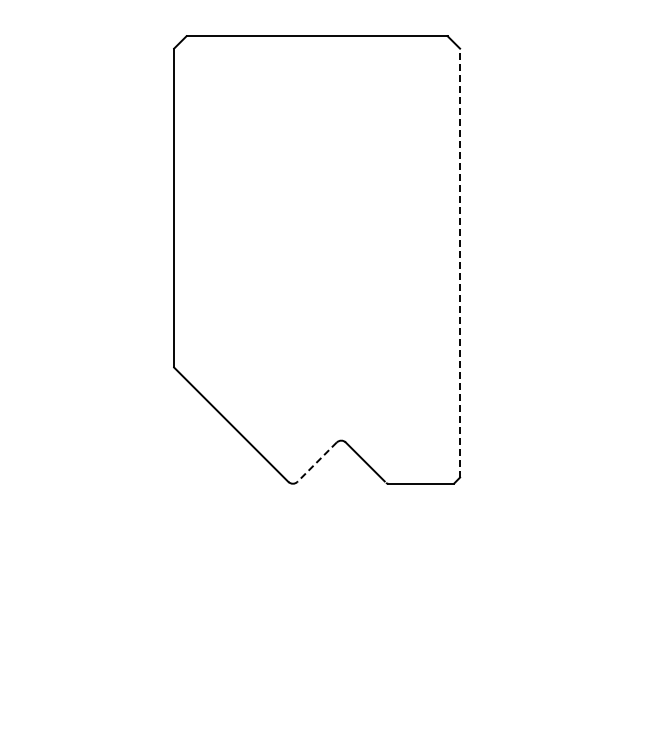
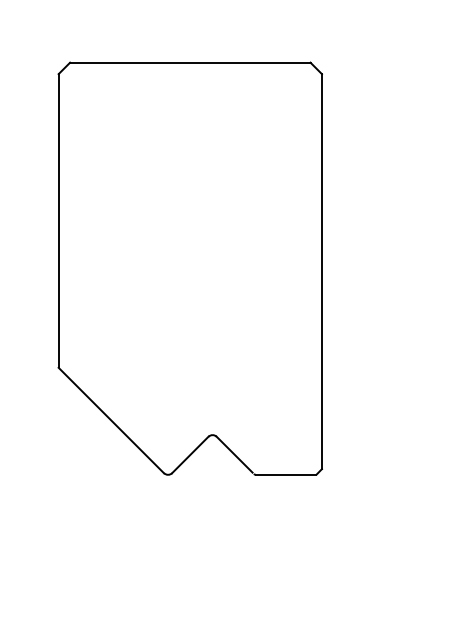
line: (460, 262) -> (322, 271), dashed -> solid
line: (317, 462) -> (190, 455), dashed -> solid

